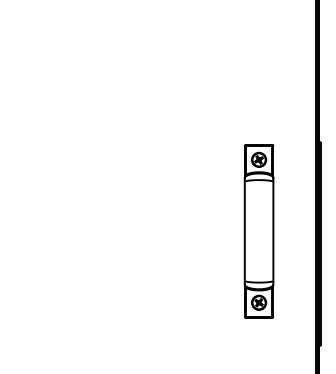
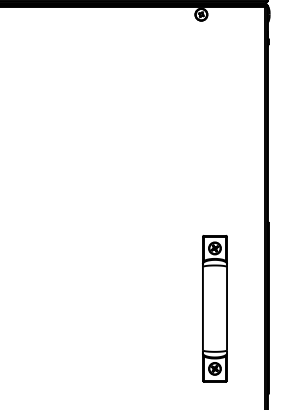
part: (258, 231) -> (214, 308), moved

